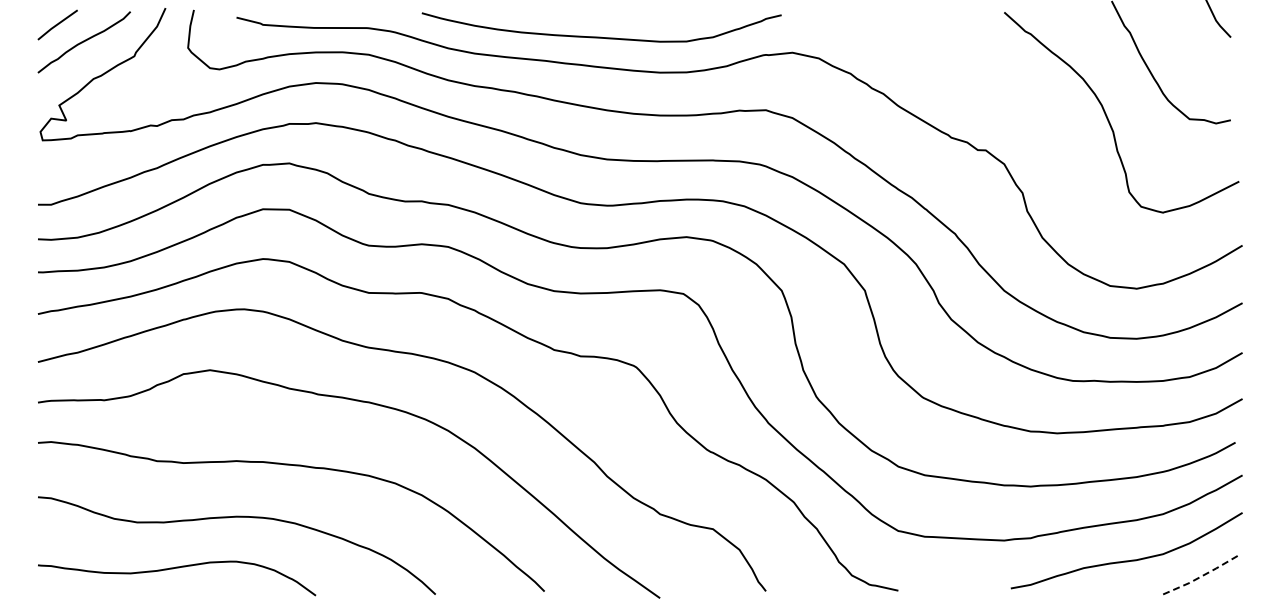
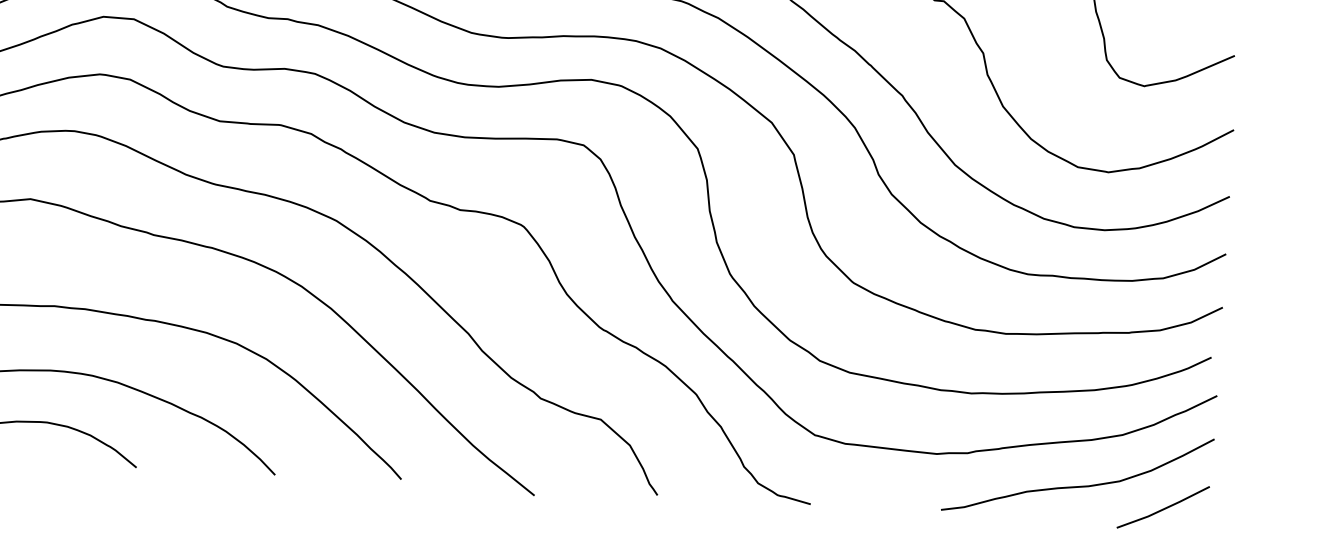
line: (1203, 575) -> (1164, 508), dashed -> solid

